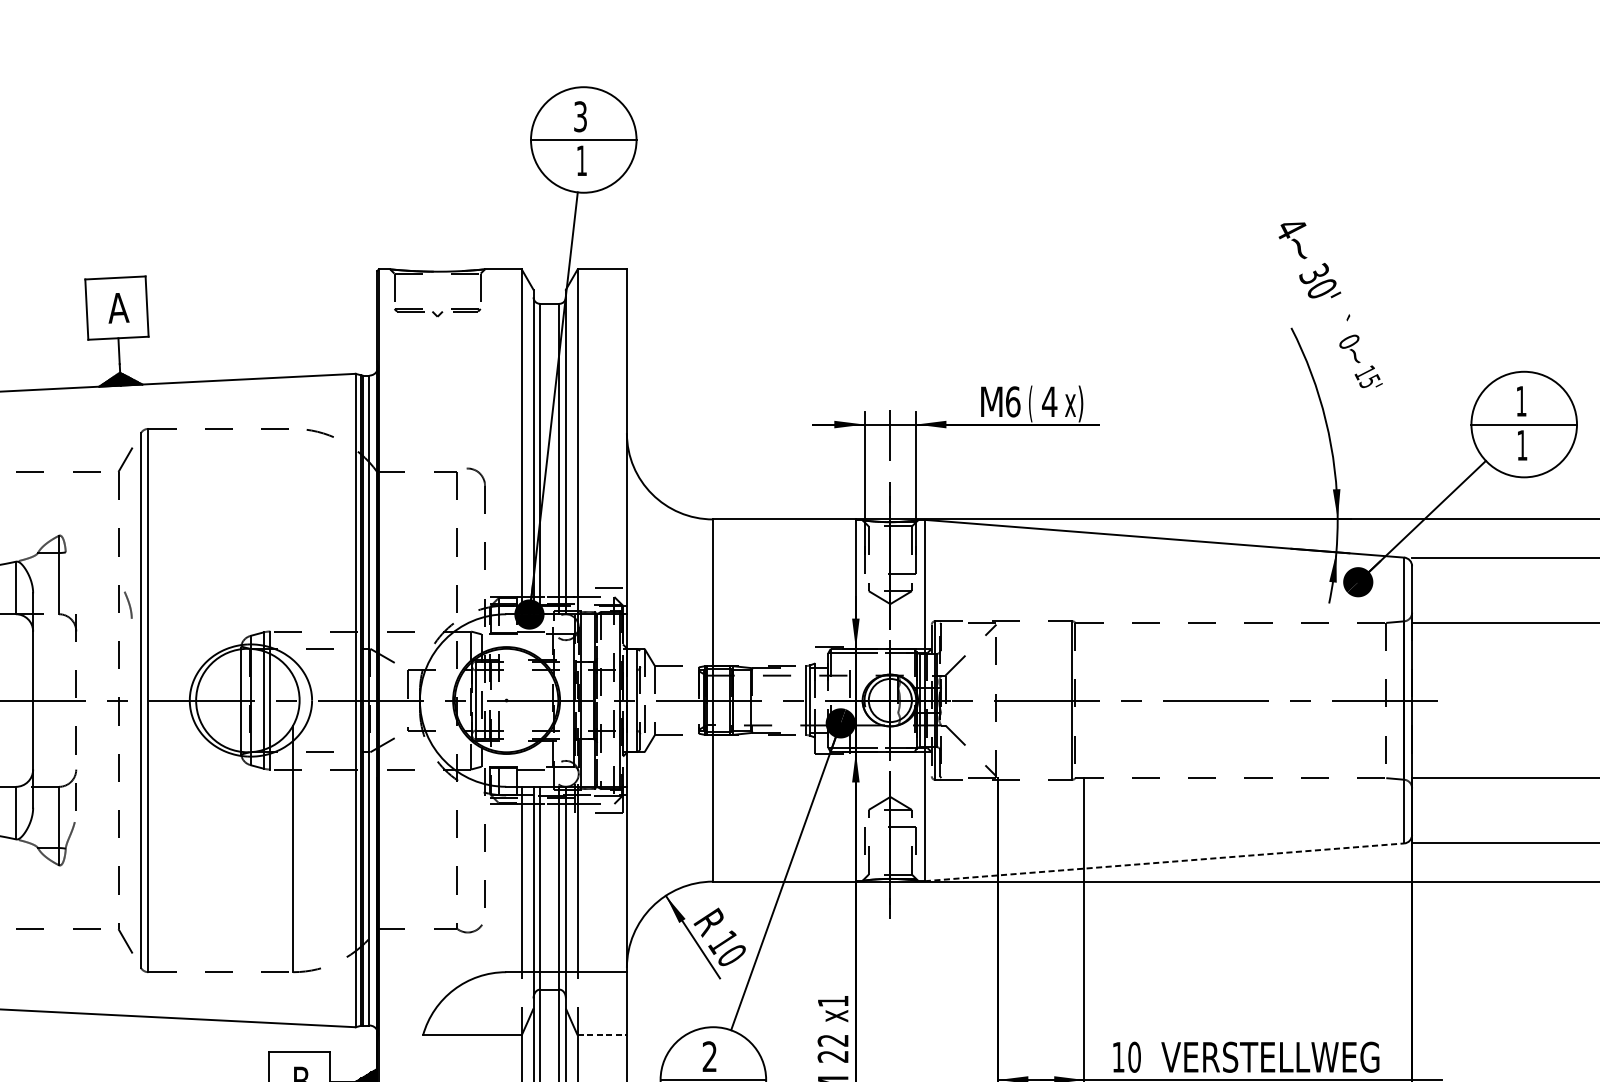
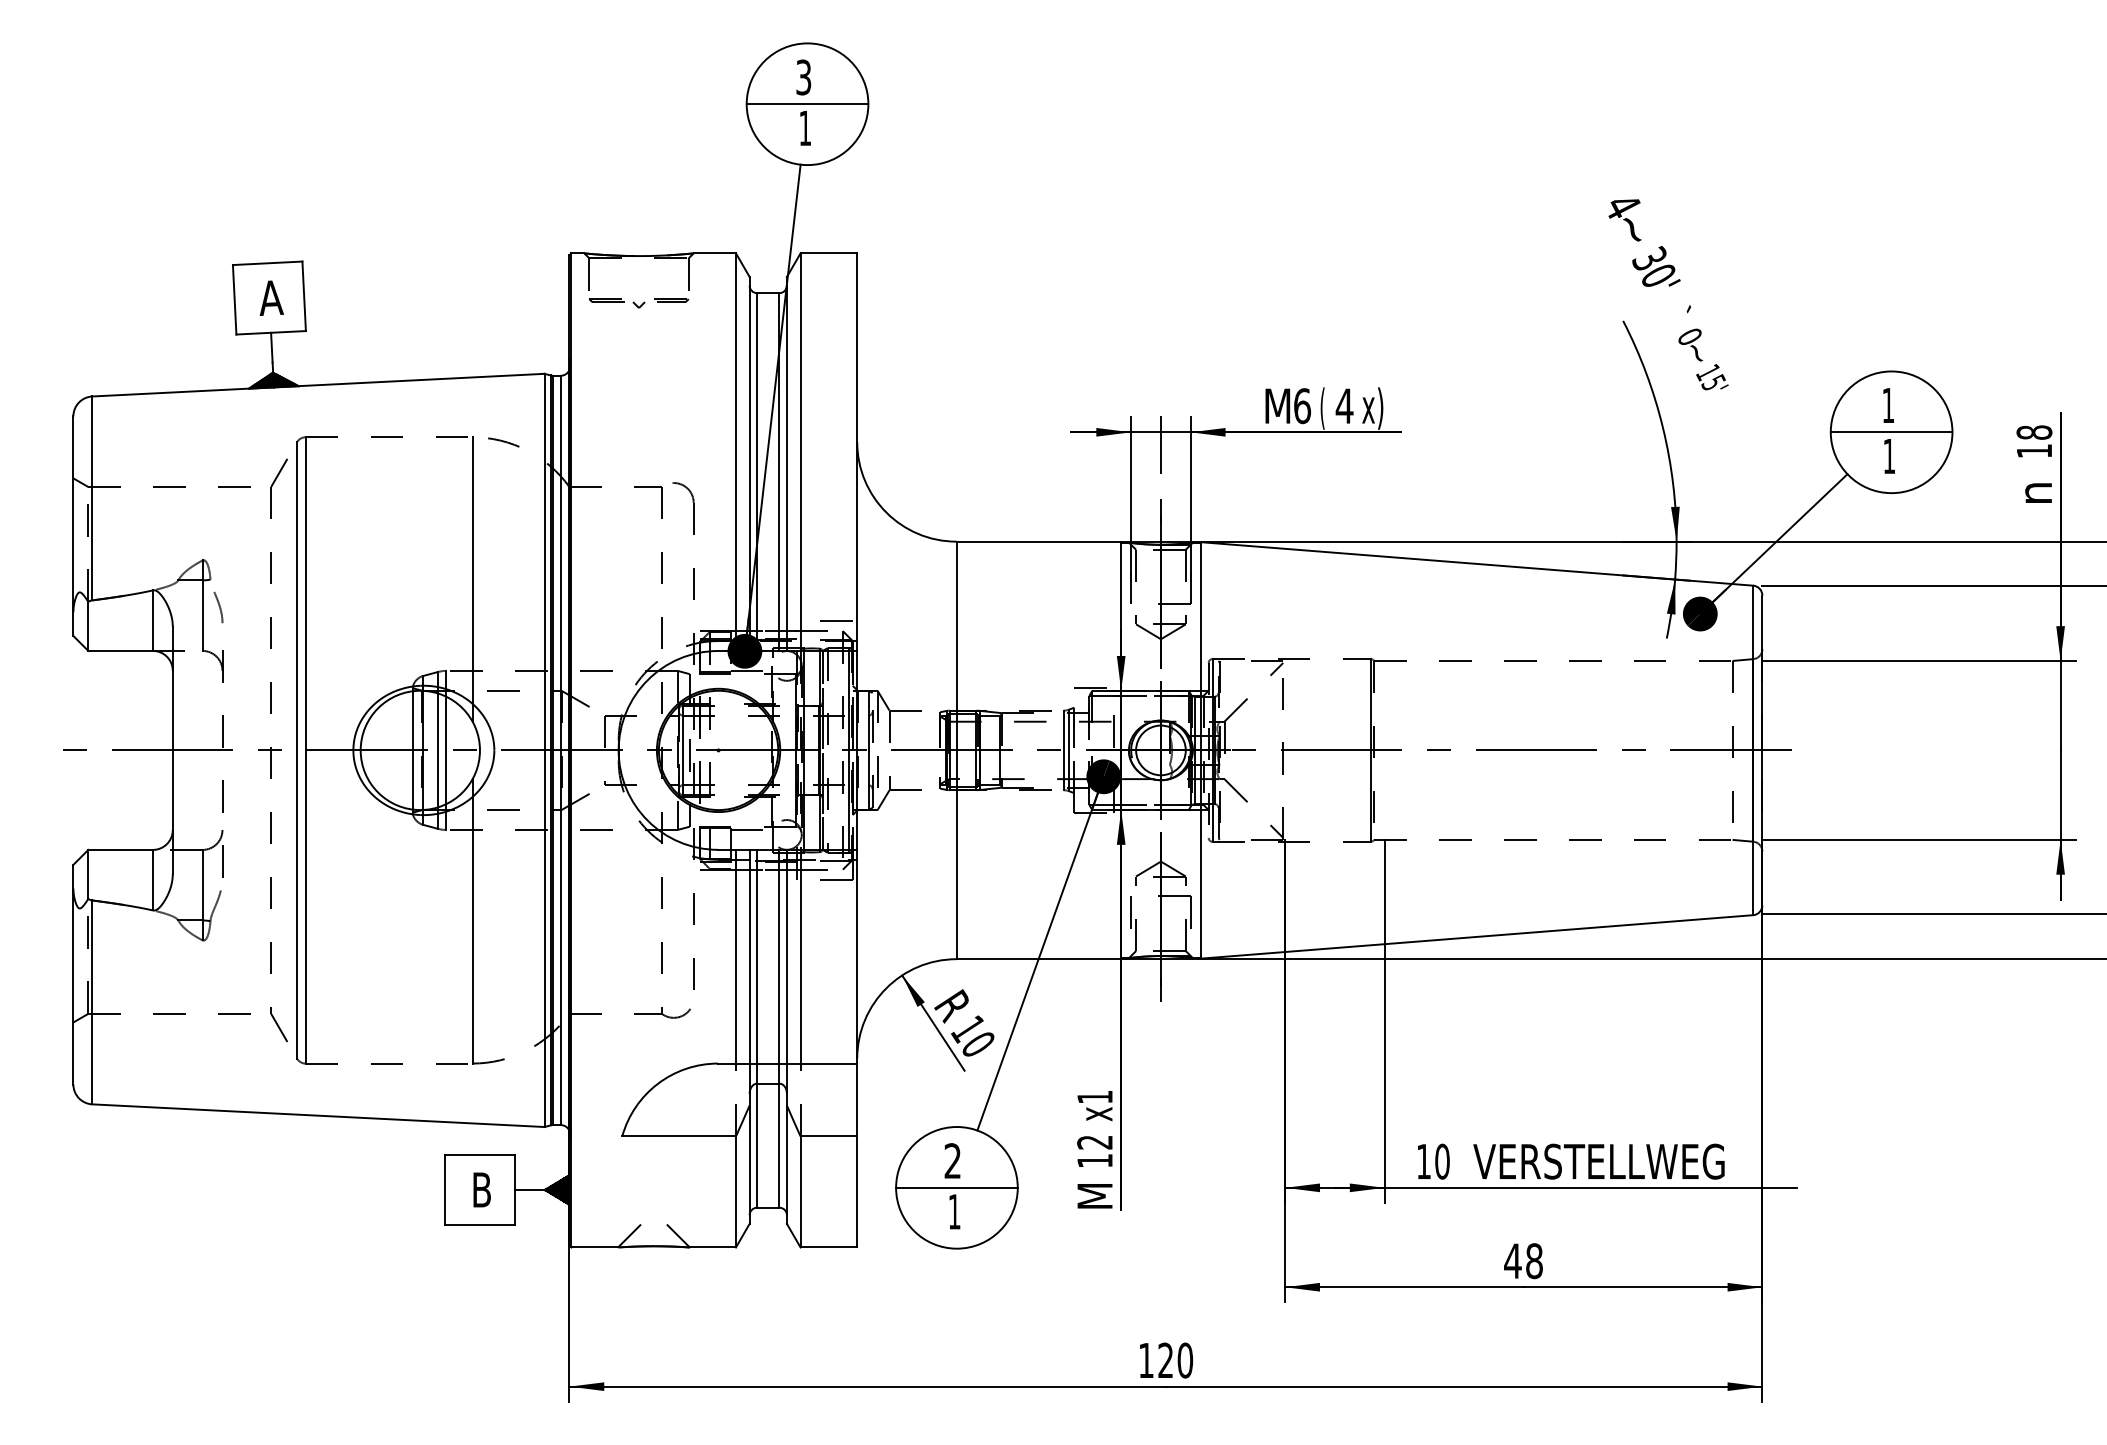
line: (293, 552) -> (472, 579), added
curve: (128, 604) -> (218, 606), moved
line: (1164, 861) -> (1477, 936), dashed -> solid
line: (602, 1035) -> (829, 1136), dashed -> solid
text: (832, 1057) -> (1094, 1161), 22 -> 12

